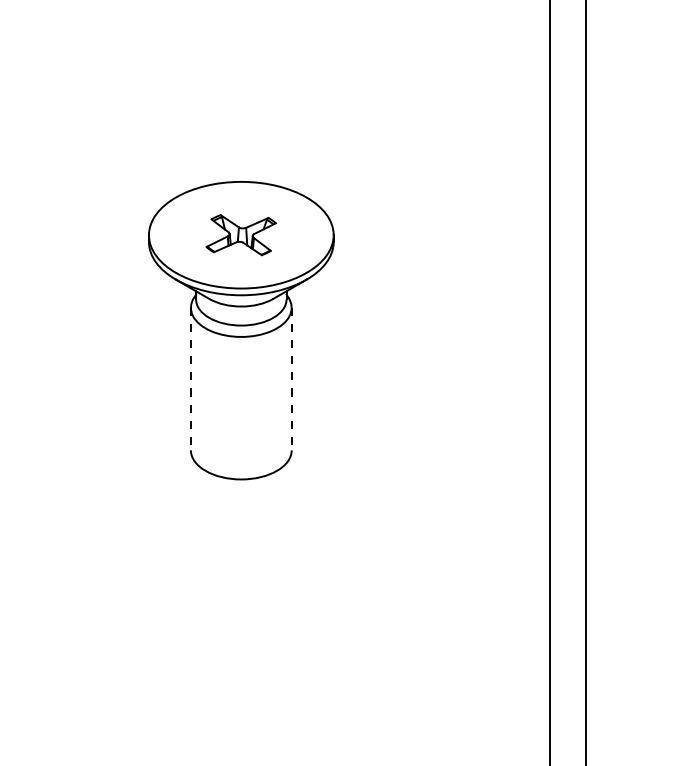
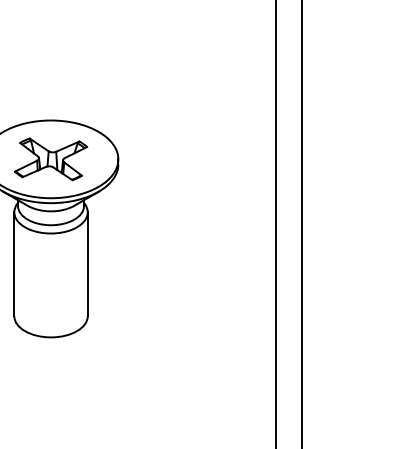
part: (240, 234) -> (50, 158), size x1.43
line: (190, 379) -> (14, 264), dashed -> solid
line: (291, 379) -> (87, 264), dashed -> solid

